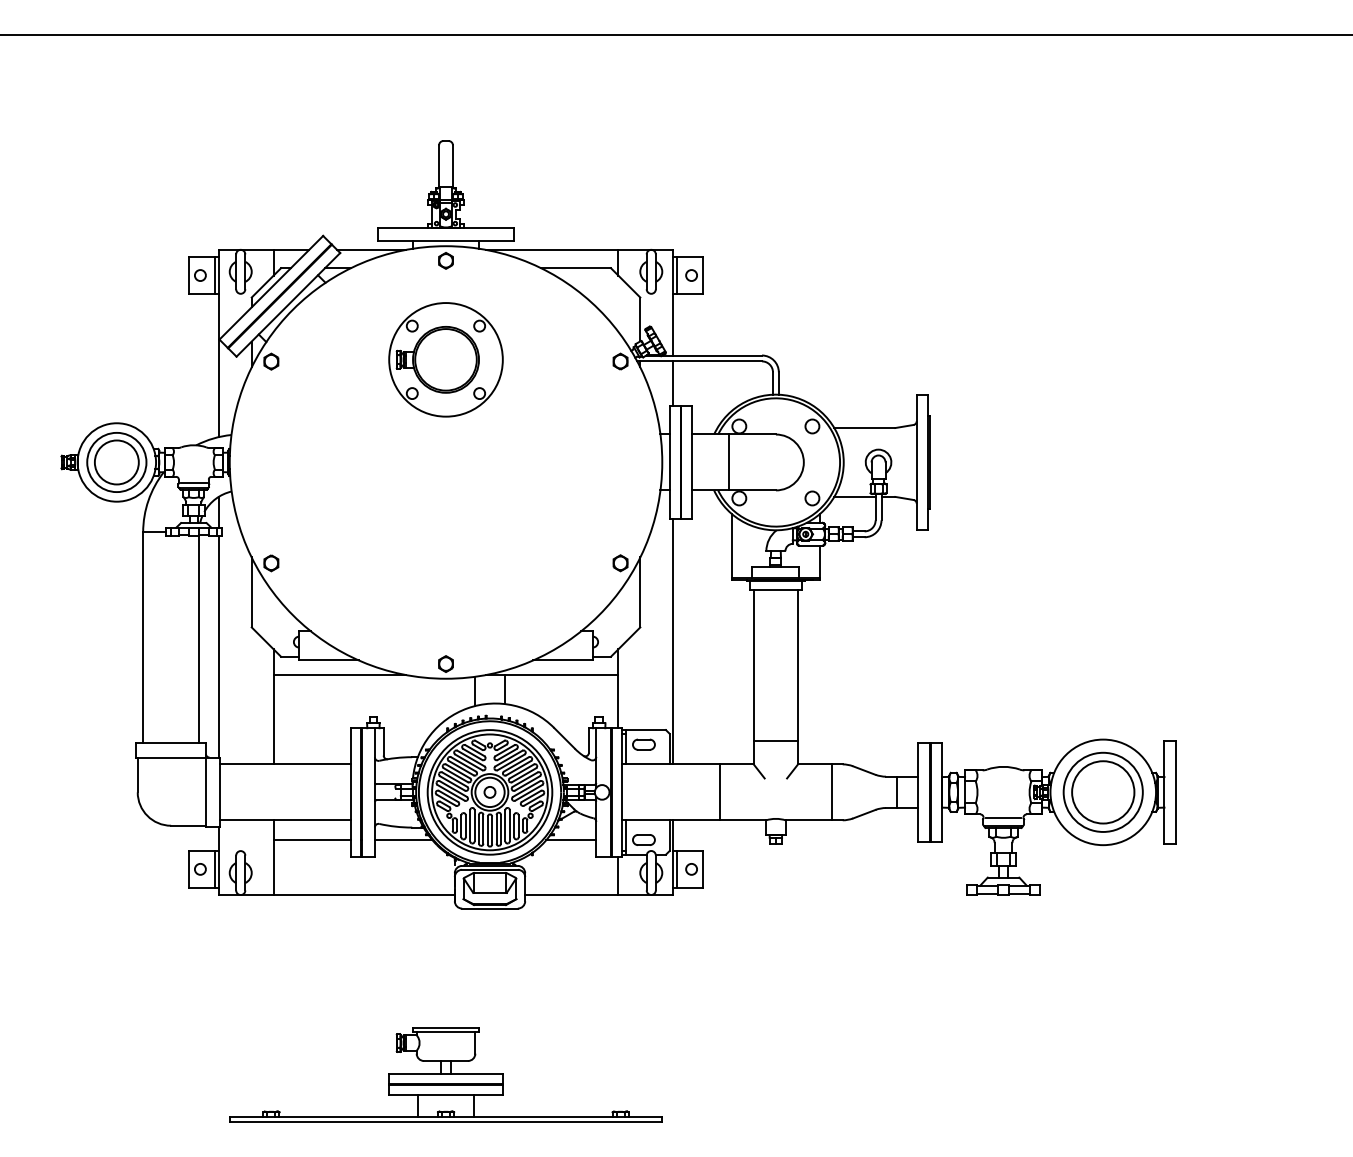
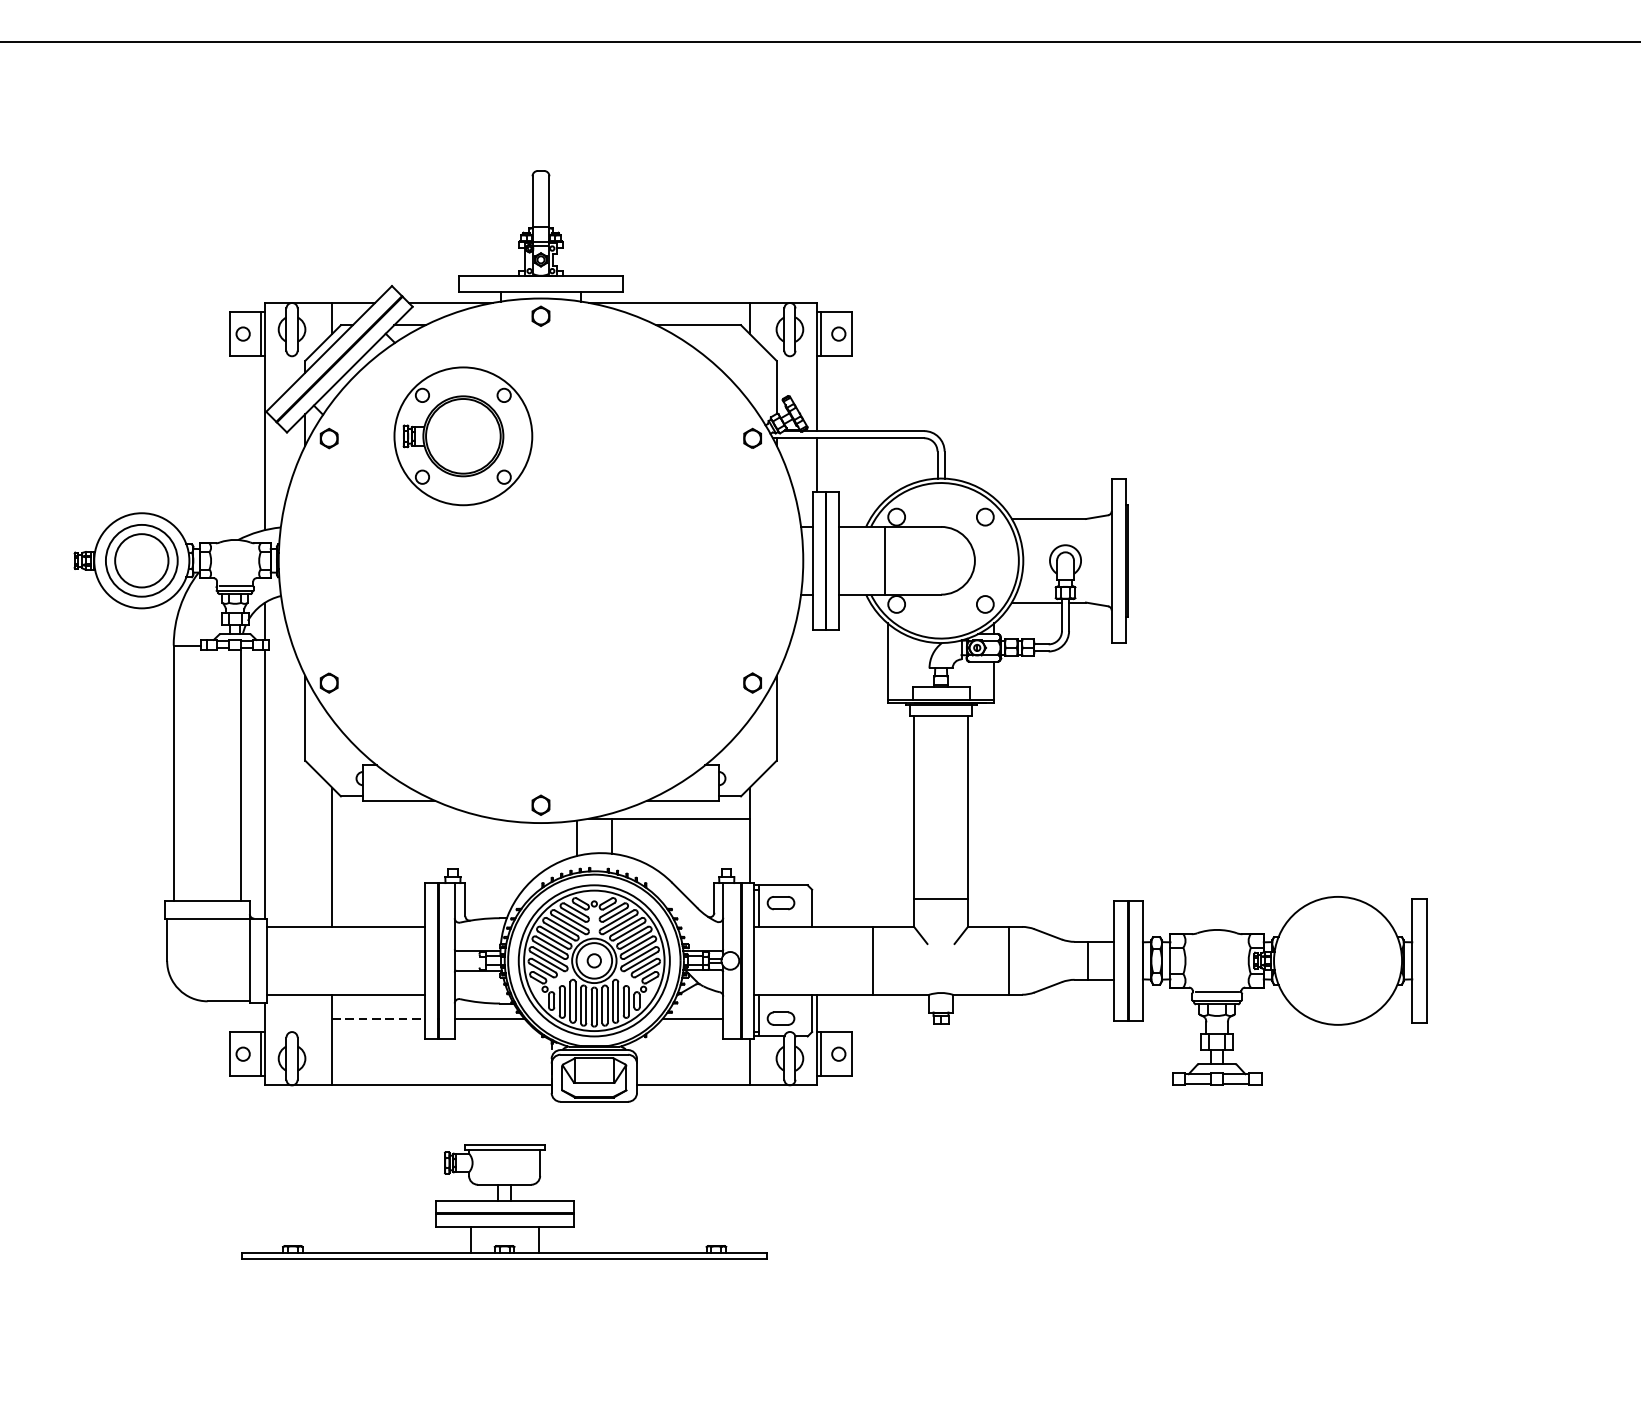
part: (445, 359) -> (462, 435), moved
line: (673, 641) -> (816, 777), removed
line: (339, 675) -> (411, 819), removed
part: (1102, 791) -> (1337, 959), removed
line: (312, 840) -> (379, 1019), solid -> dashed
part: (445, 1074) -> (503, 1201), moved

